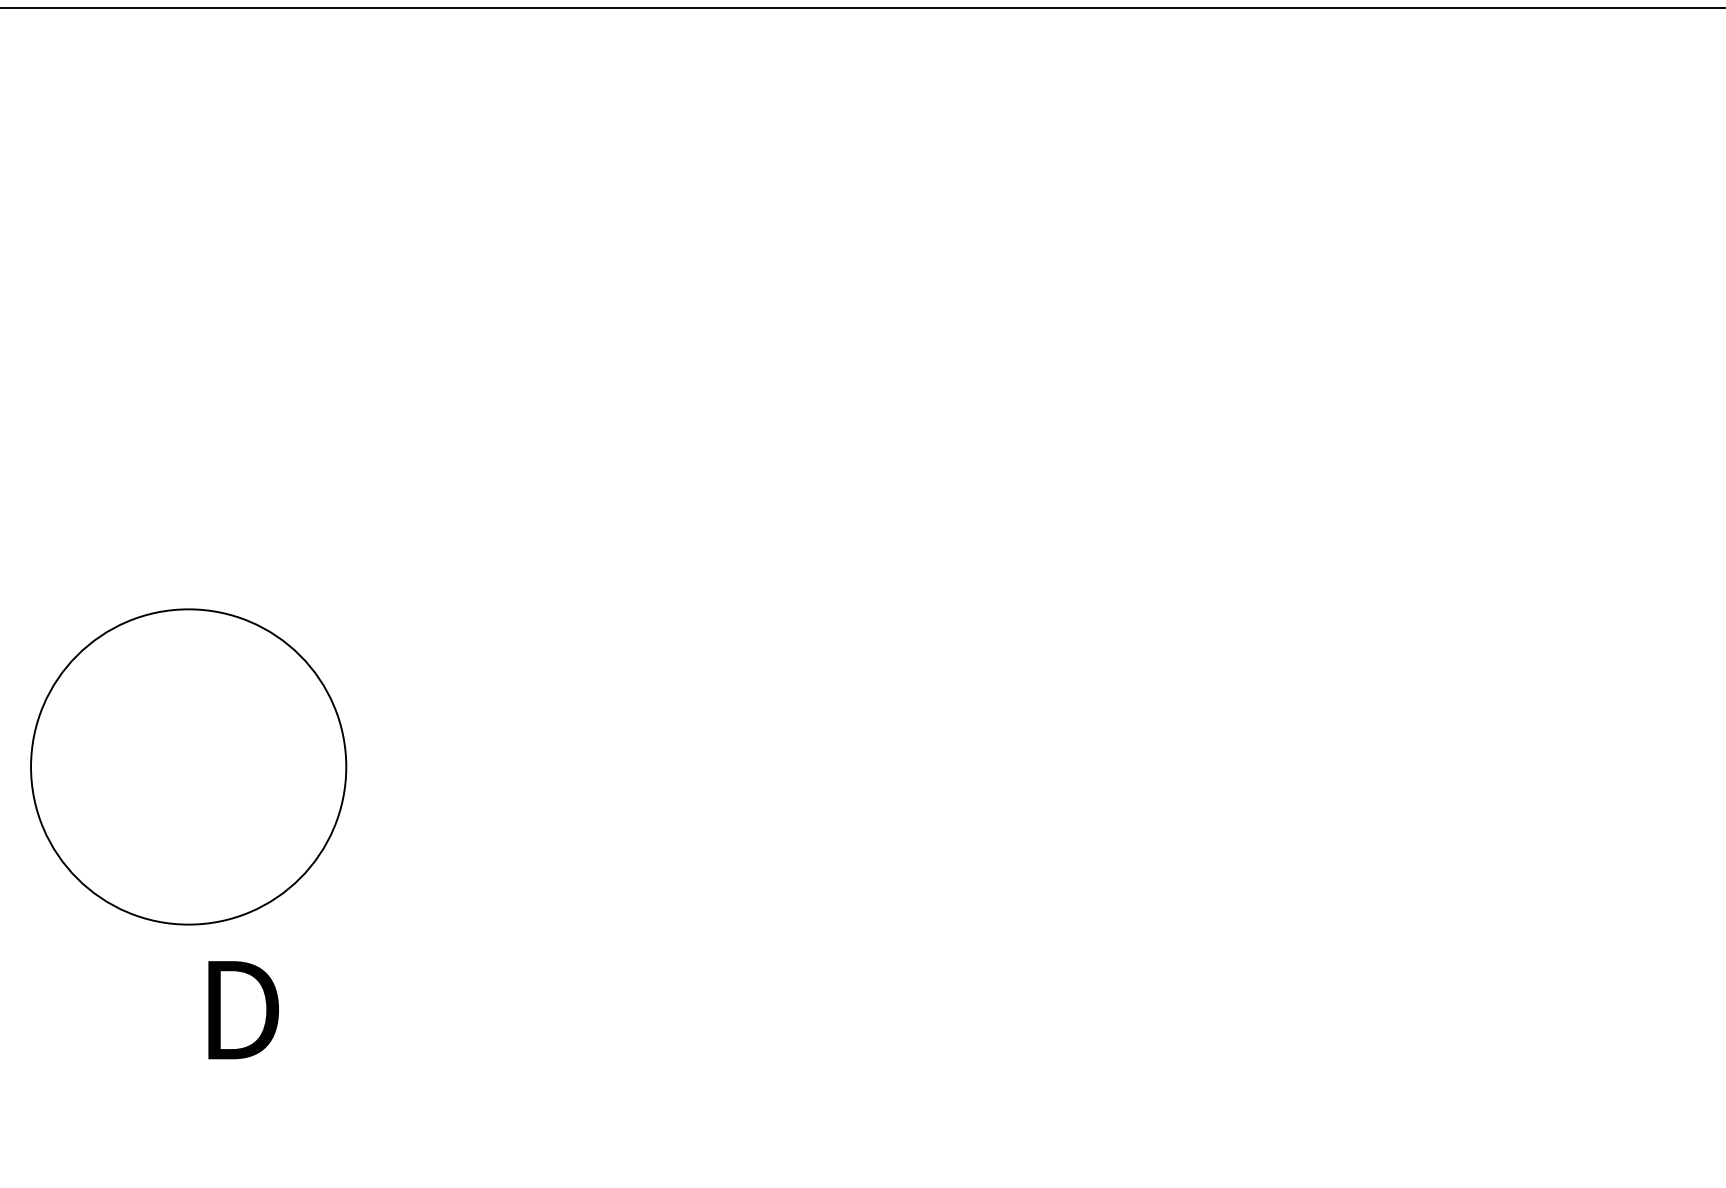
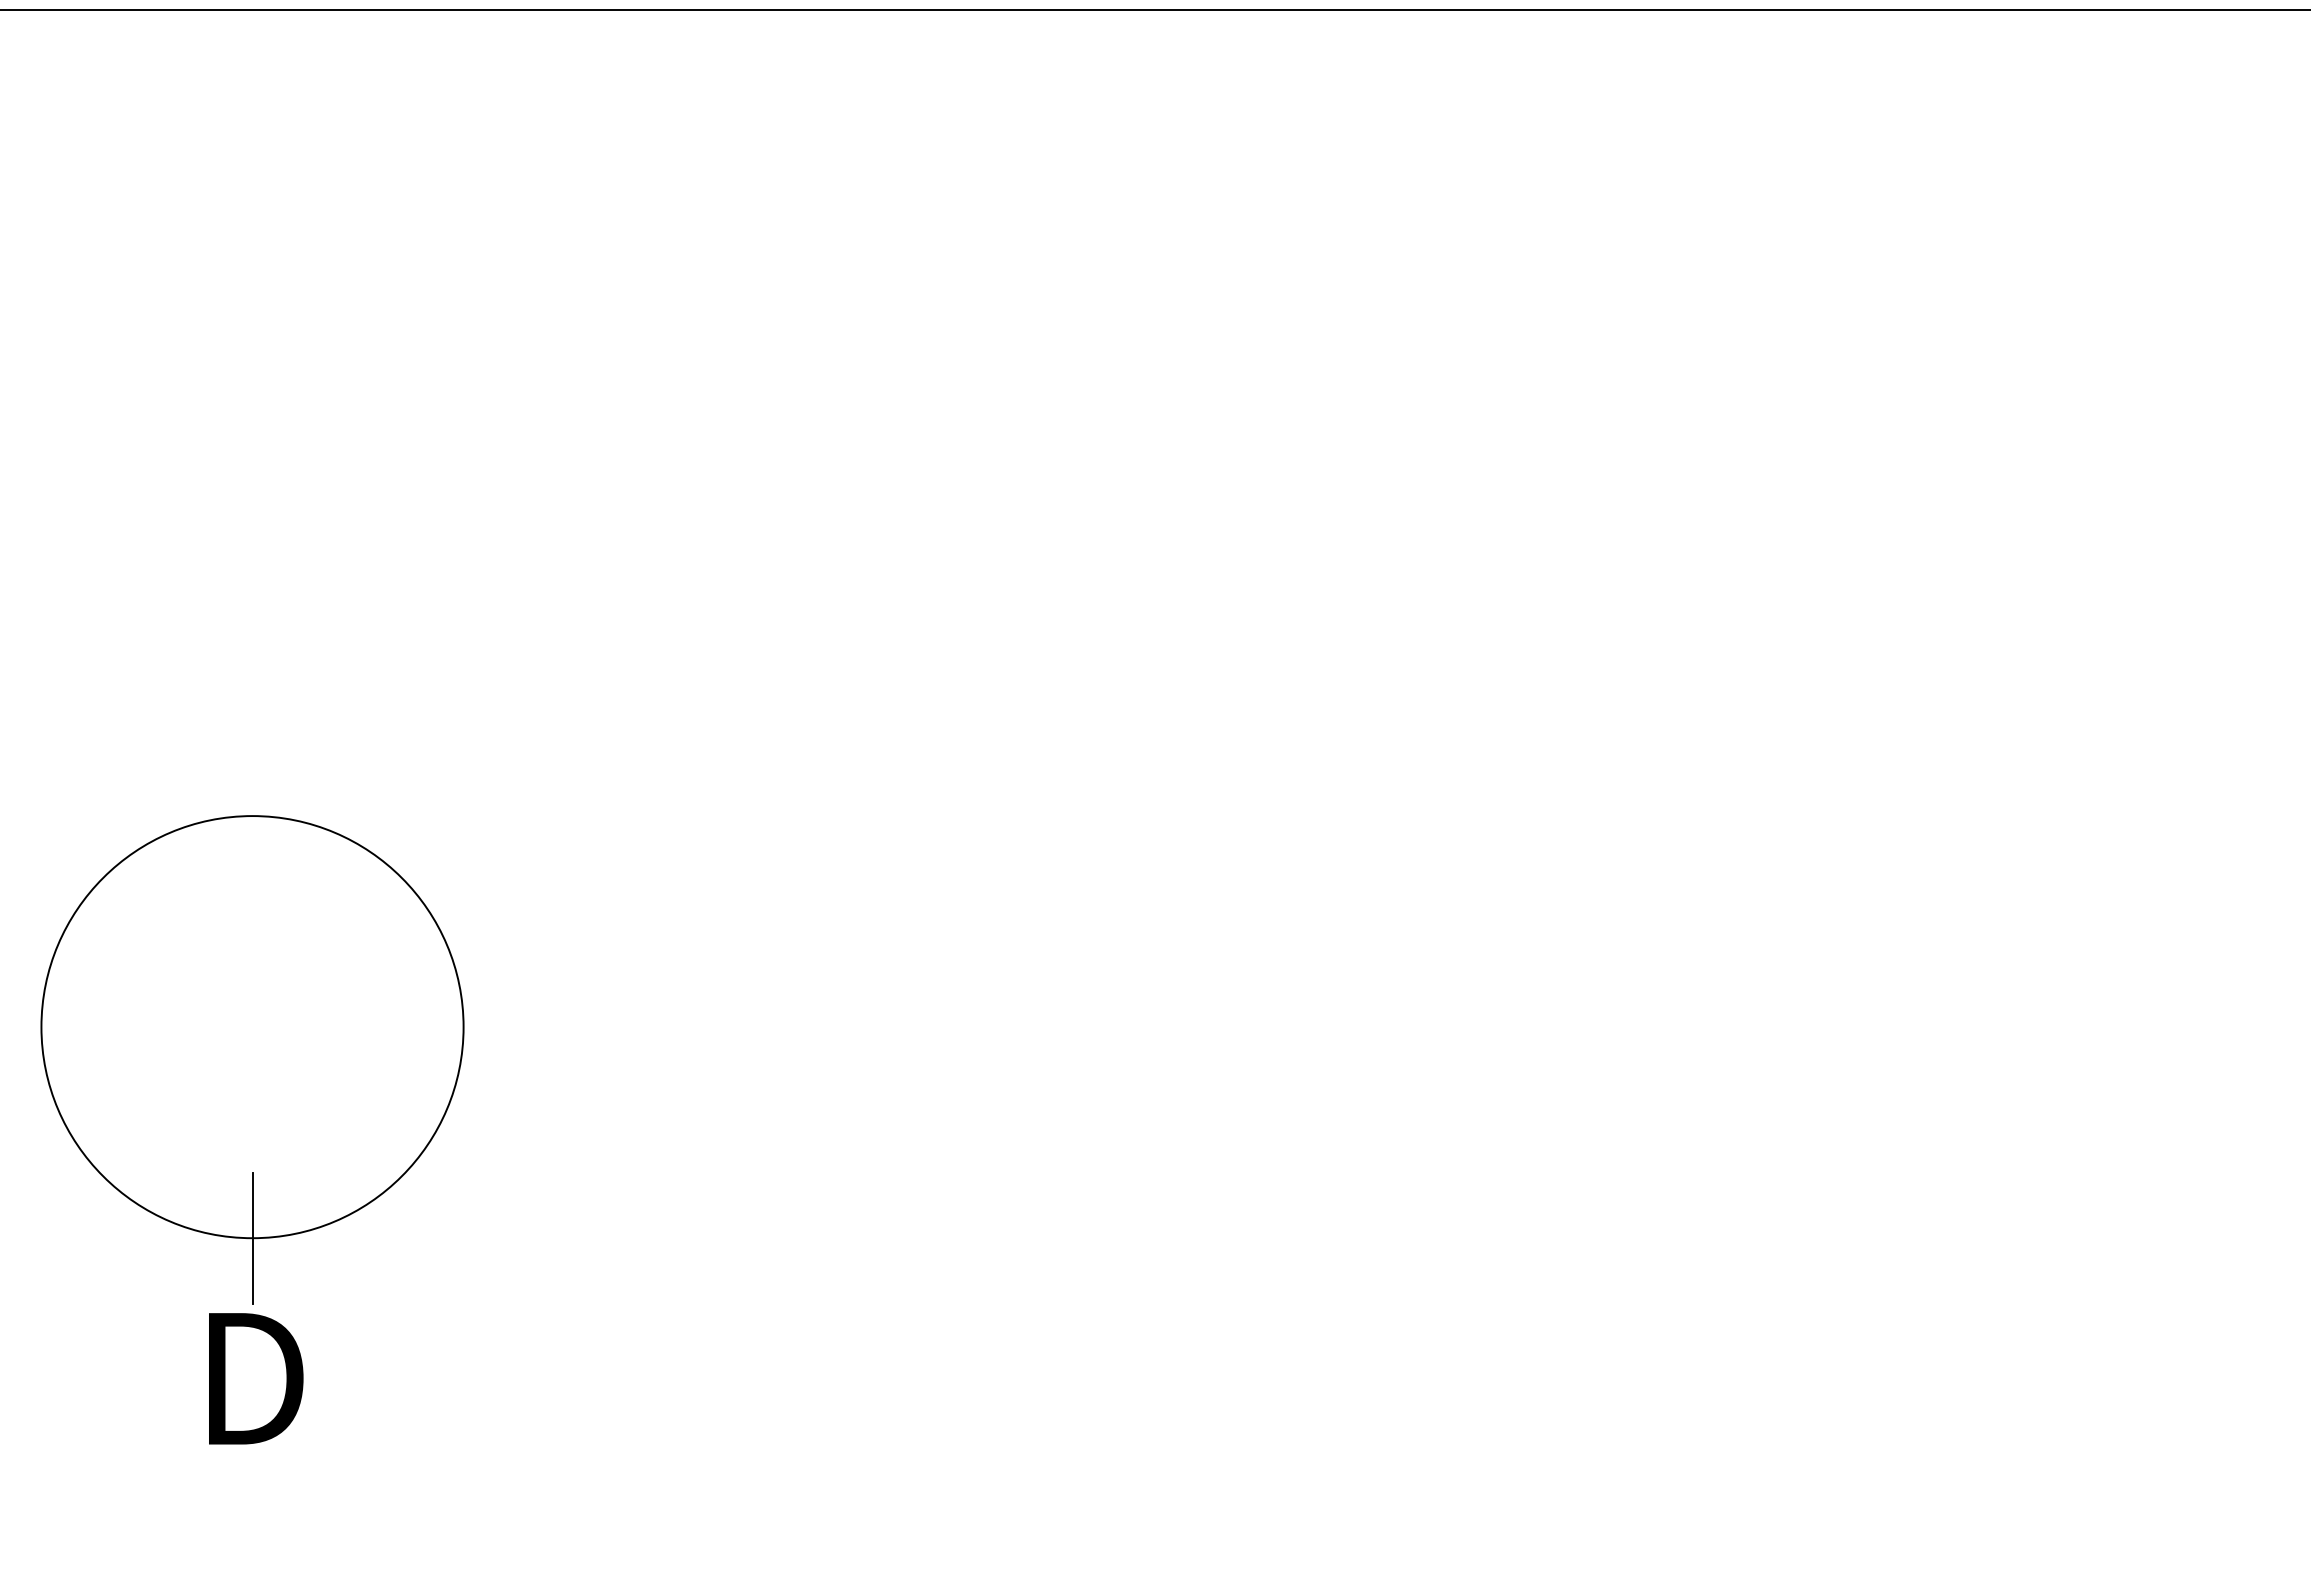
line: (188, 924) -> (252, 1237), added
text: (243, 1009) -> (256, 1378), moved

